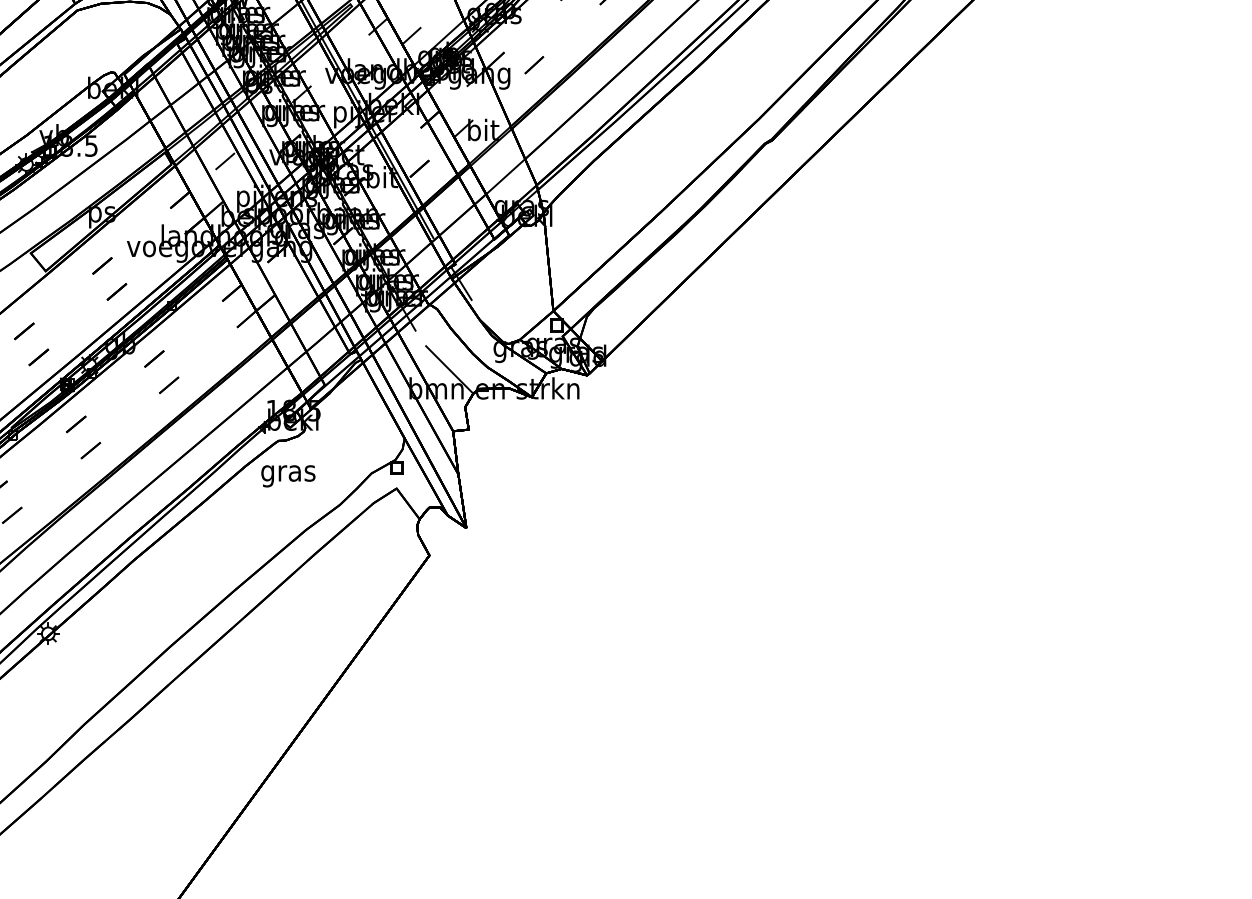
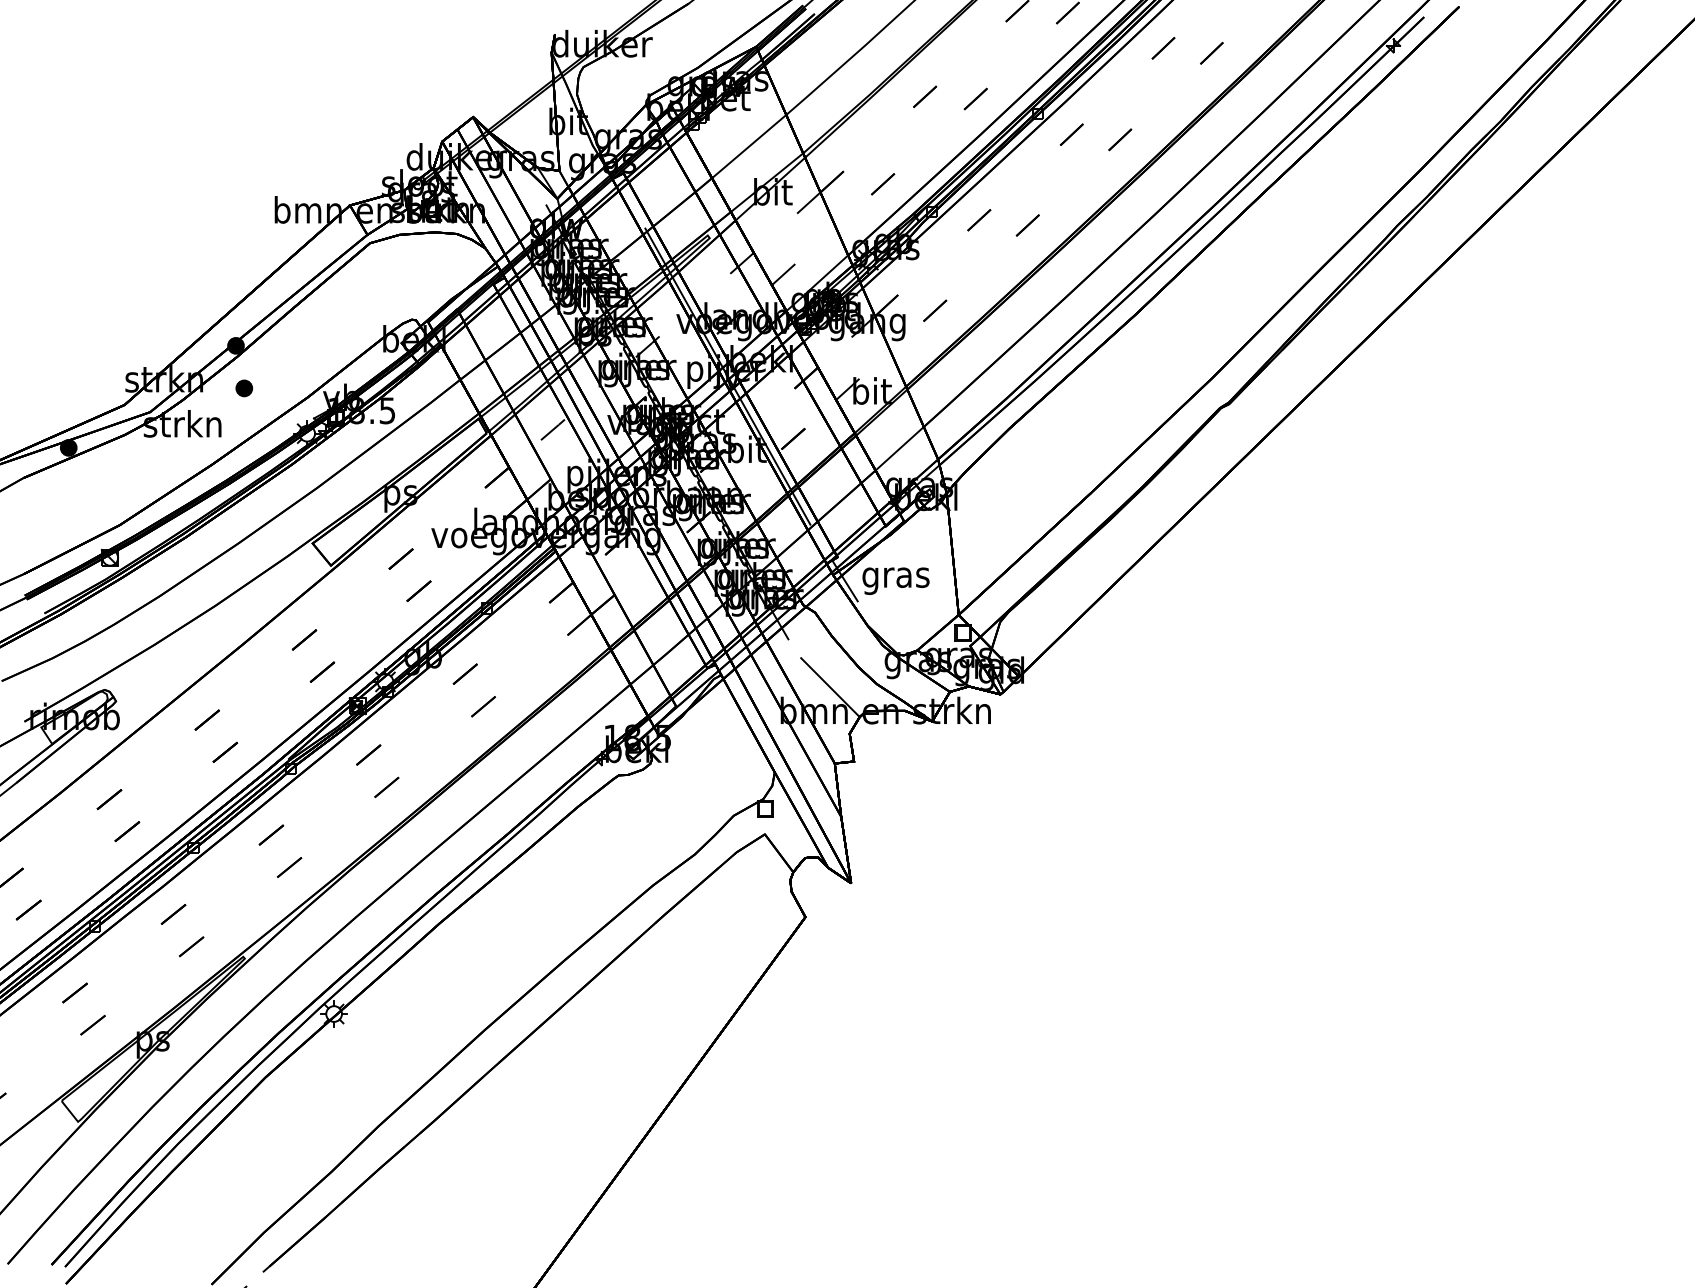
text: (287, 475) -> (895, 580), moved

